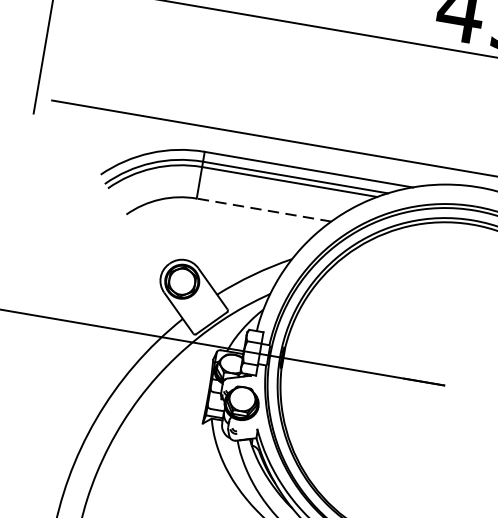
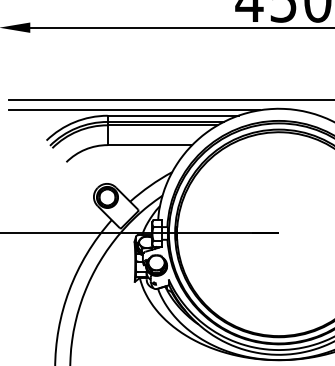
line: (248, 150) -> (134, 110), added
line: (263, 210) -> (149, 145), dashed -> solid

